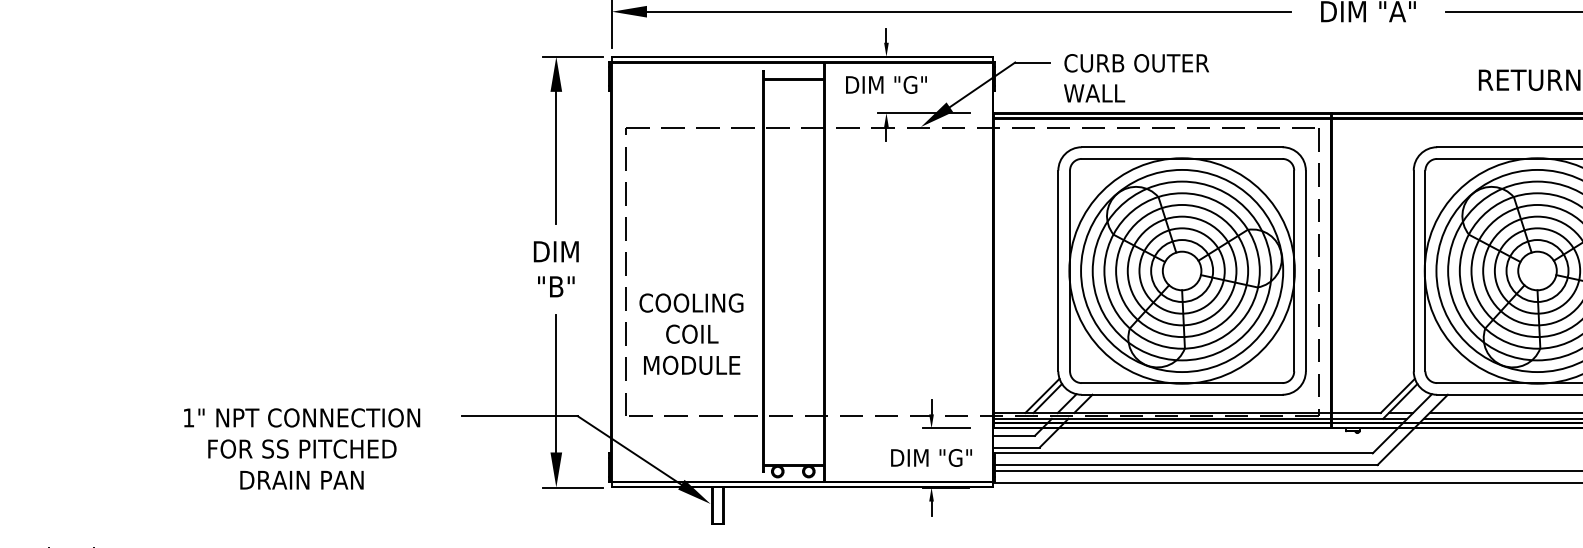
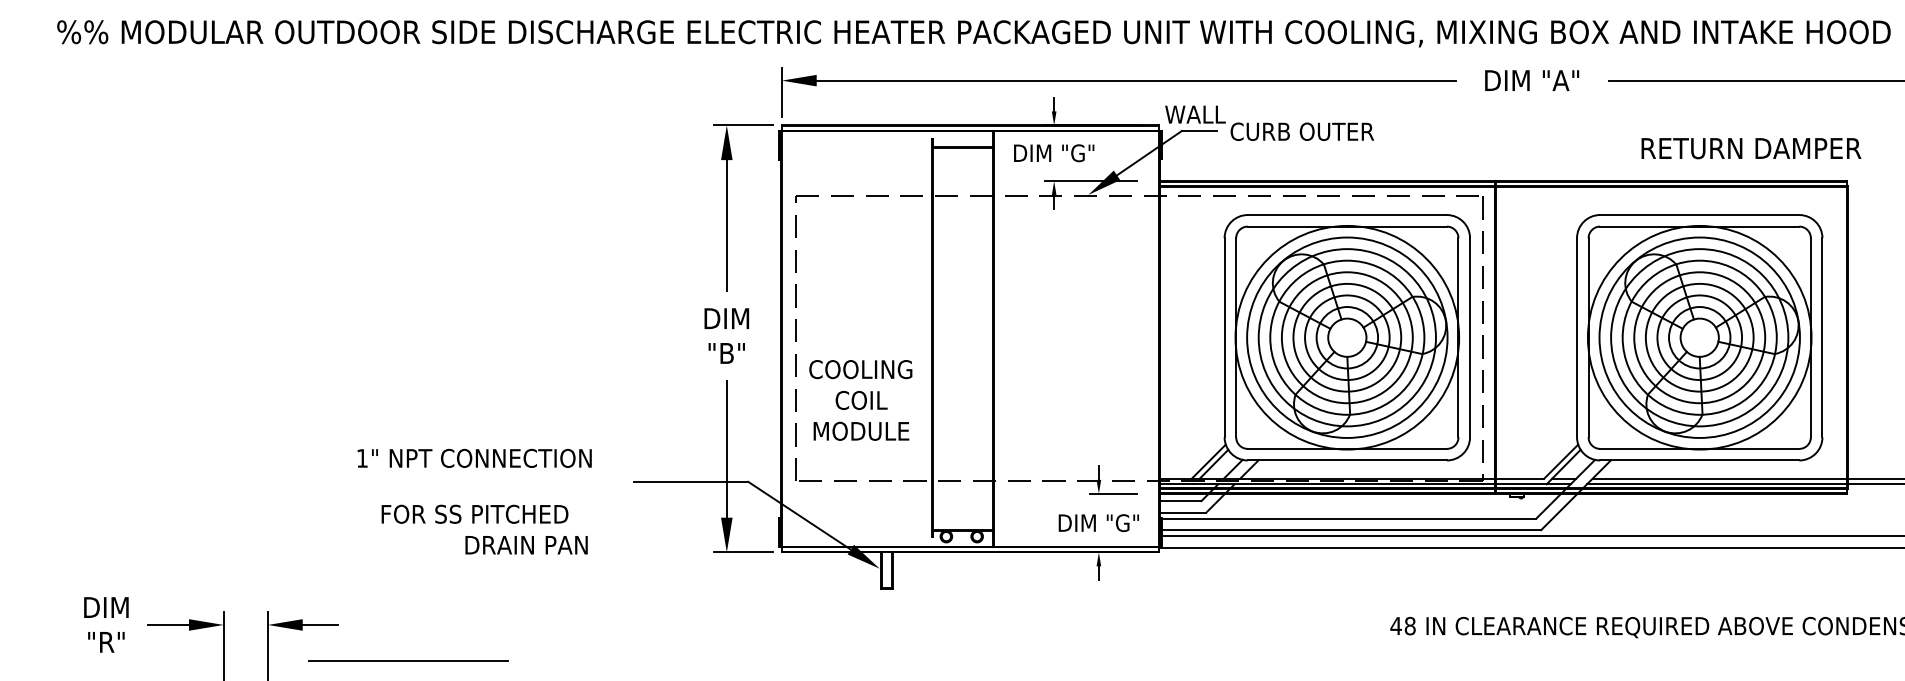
text: (1094, 93) -> (1195, 114), moved
text: (301, 416) -> (474, 457), moved
text: (301, 480) -> (526, 545), moved

